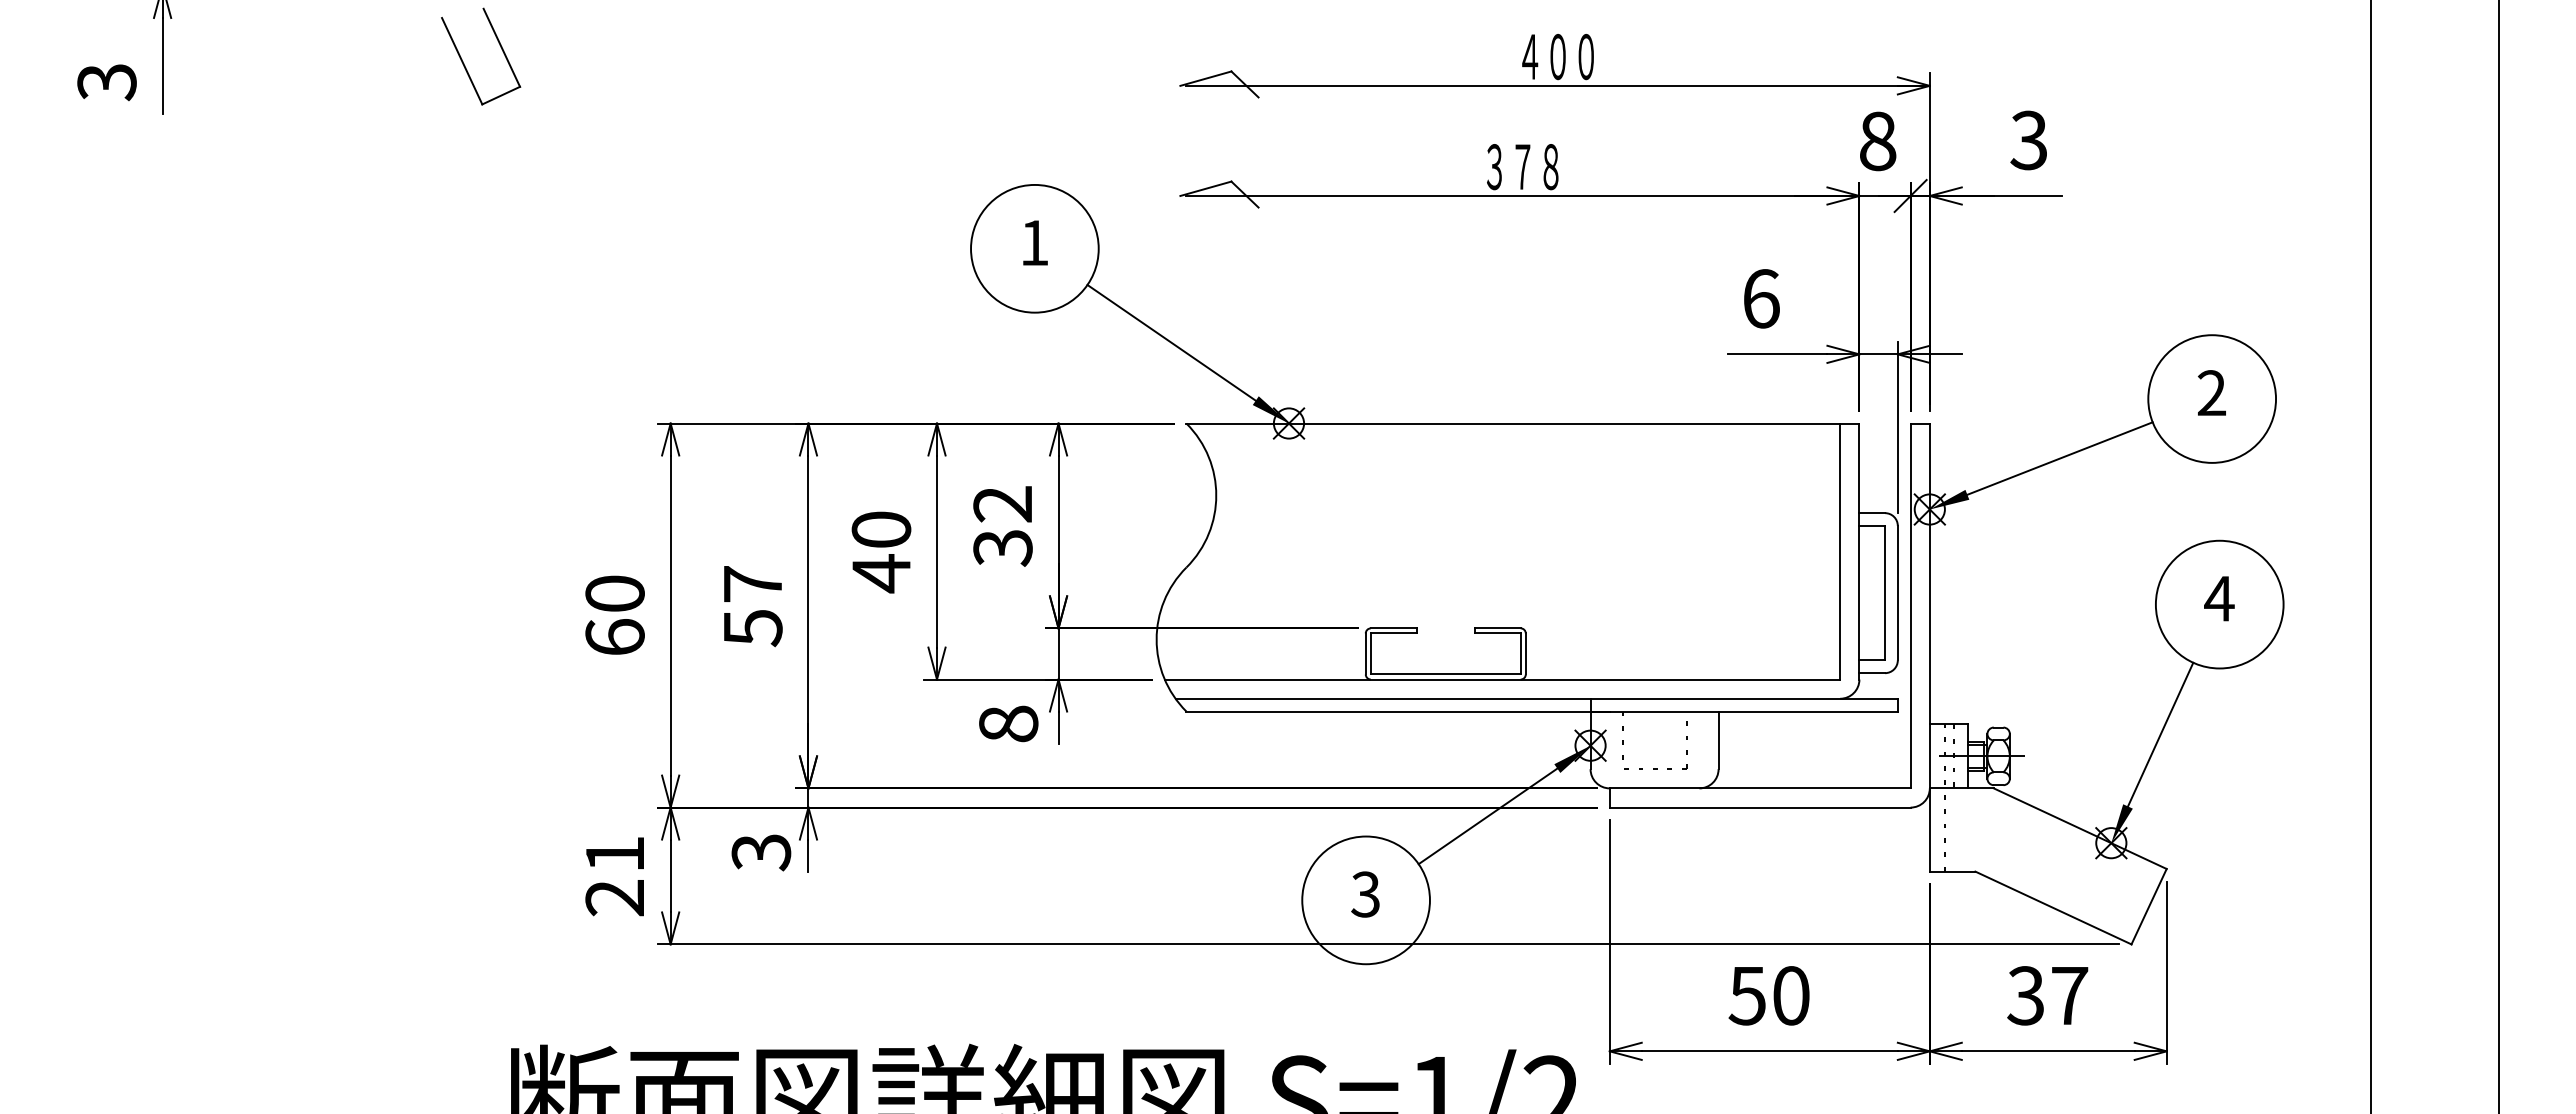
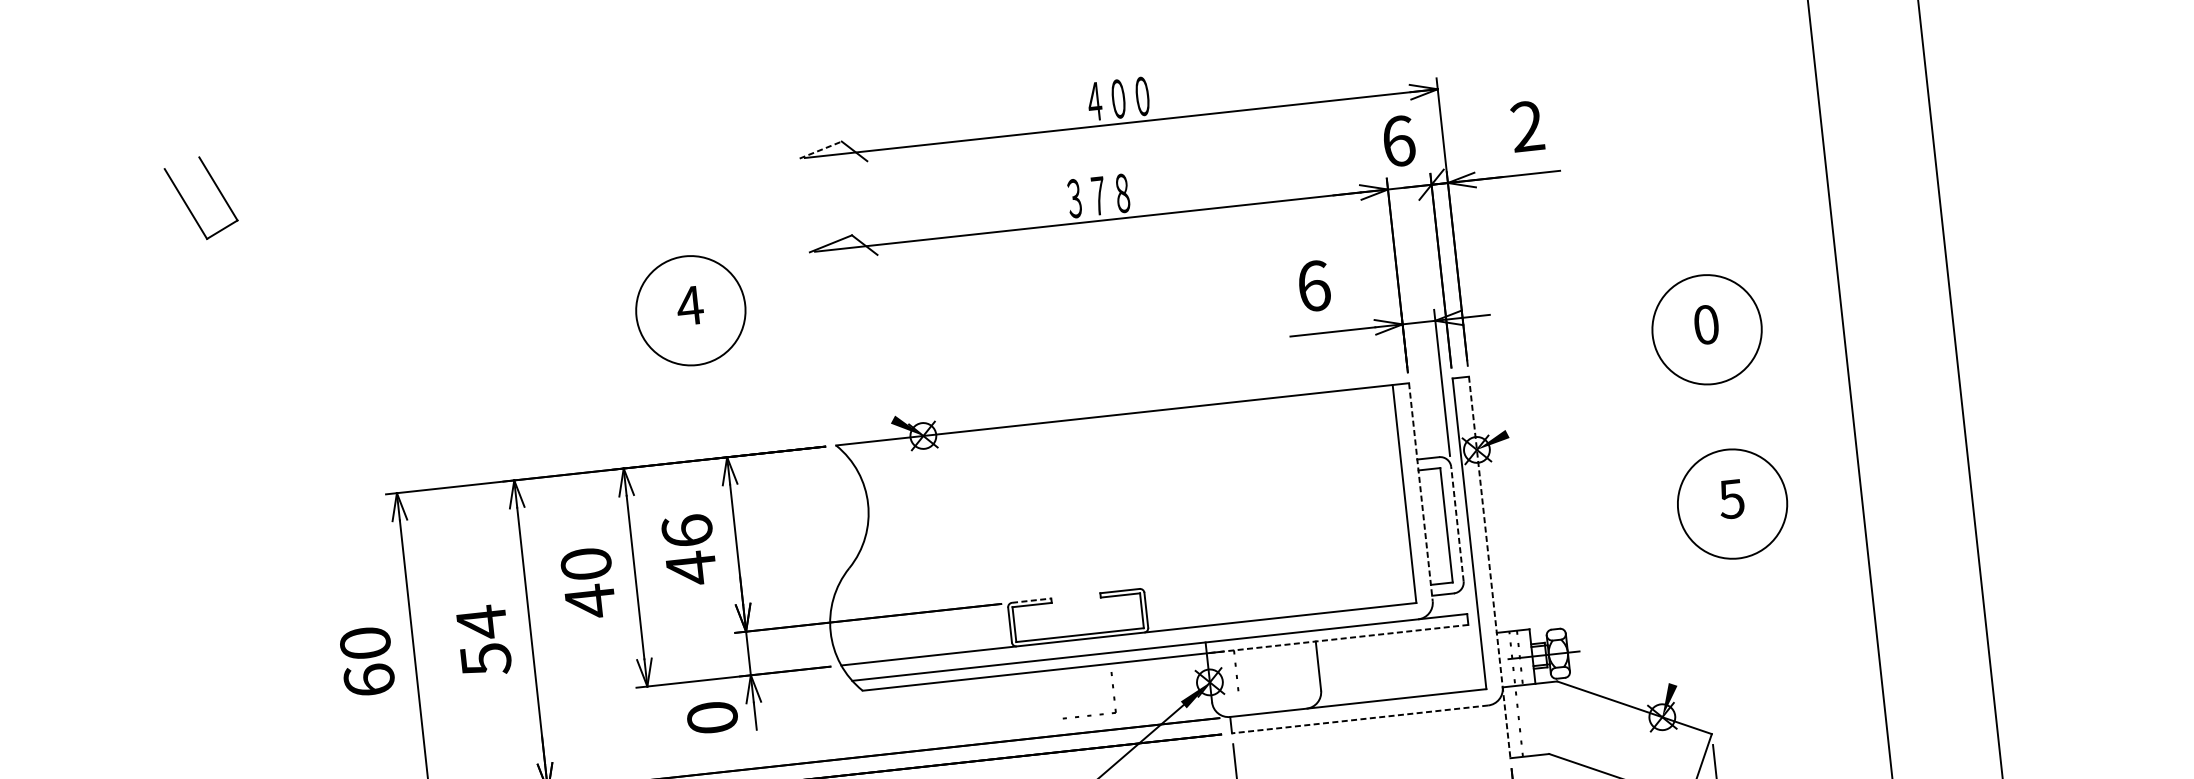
line: (1205, 78) -> (820, 149), solid -> dashed
text: (2028, 140) -> (1526, 126), 3 -> 2
text: (1878, 141) -> (1399, 141), 8 -> 6
text: (1034, 242) -> (689, 305), 1 -> 4
line: (1171, 342) -> (815, 377), removed
text: (2211, 393) -> (1706, 325), 2 -> 0
line: (2059, 458) -> (1582, 394), removed
text: (1002, 526) -> (688, 550), 32 -> 46
line: (1859, 552) -> (1421, 493), solid -> dashed
text: (752, 584) -> (481, 622), 57 -> 54
line: (1897, 592) -> (1457, 523), solid -> dashed
text: (2219, 598) -> (1731, 498), 4 -> 5
line: (1394, 628) -> (1032, 600), solid -> dashed
line: (1929, 648) -> (1489, 568), solid -> dashed
line: (1744, 711) -> (1337, 639), solid -> dashed
text: (1008, 723) -> (712, 717), 8 -> 0
line: (2160, 734) -> (1694, 620), removed
part: (1655, 768) -> (1089, 715), moved
line: (1759, 807) -> (1359, 719), solid -> dashed

